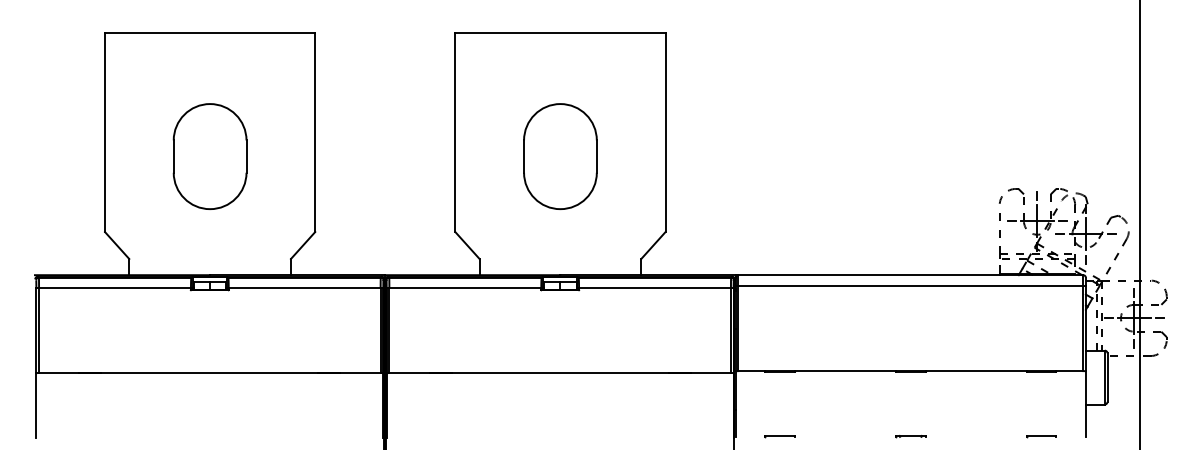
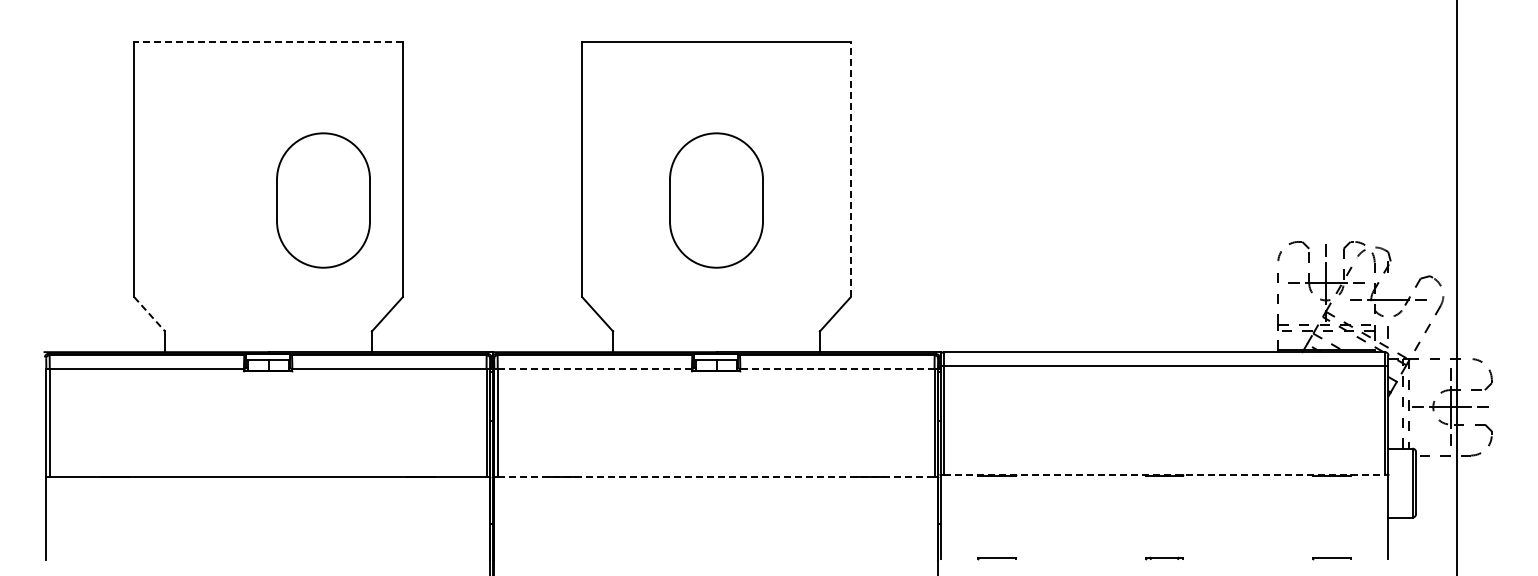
line: (210, 33) -> (268, 42), solid -> dashed
line: (665, 132) -> (850, 169), solid -> dashed
part: (210, 156) -> (323, 200), moved
line: (1085, 233) -> (1388, 299), removed
line: (117, 245) -> (149, 314), solid -> dashed
line: (465, 288) -> (594, 369), solid -> dashed
line: (654, 288) -> (836, 369), solid -> dashed
line: (910, 370) -> (1164, 474), solid -> dashed
line: (560, 372) -> (716, 476), solid -> dashed

